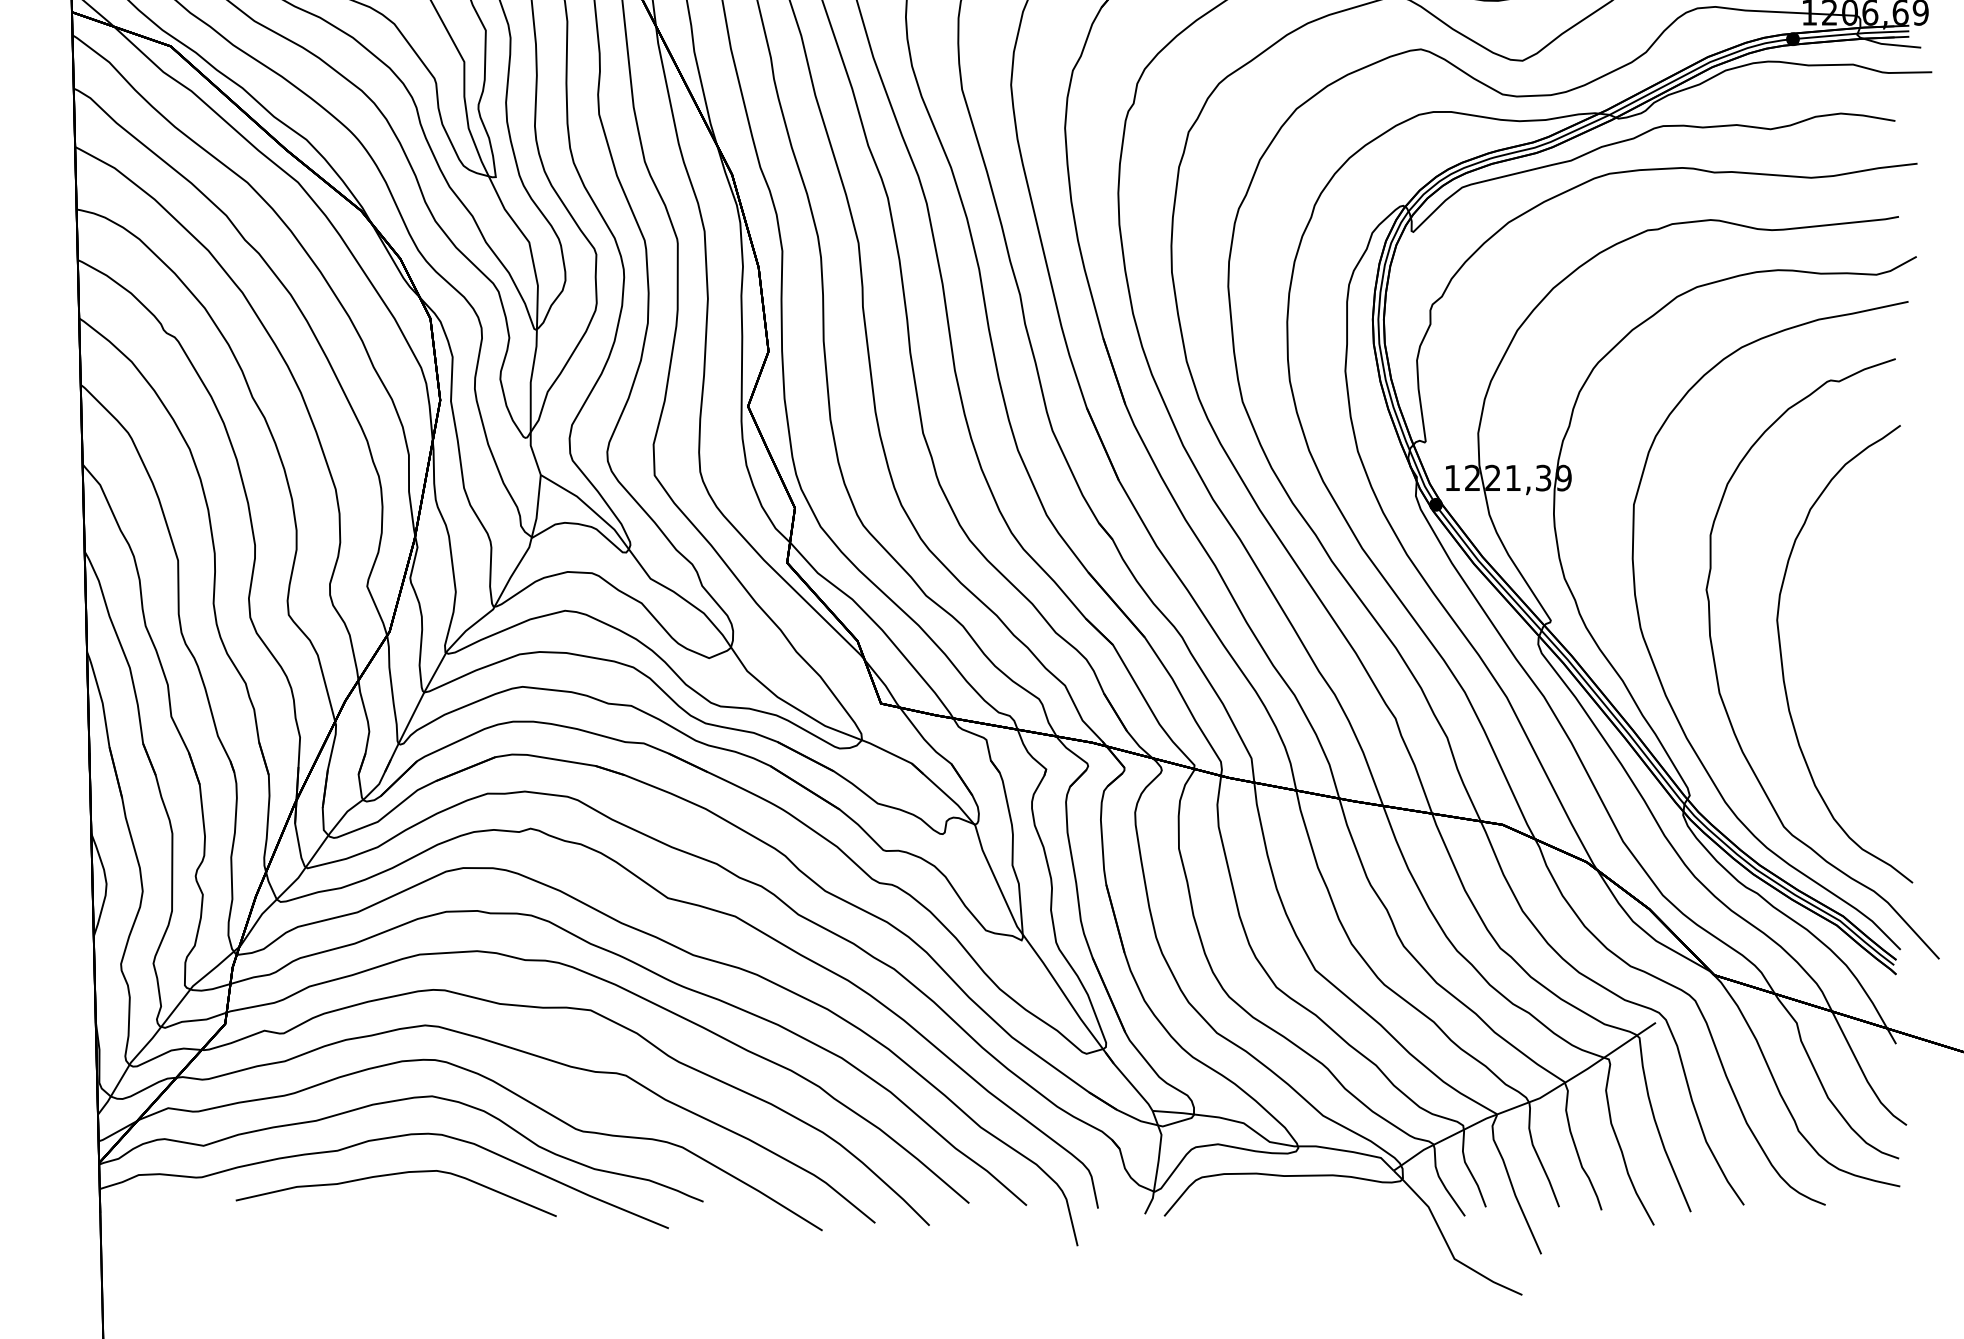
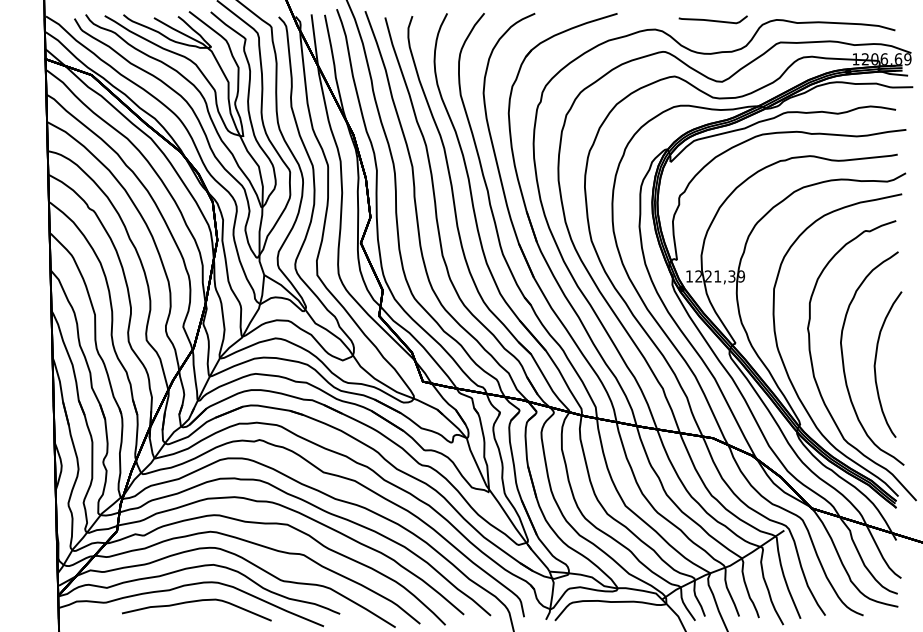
part: (1853, 660) -> (876, 361), added

